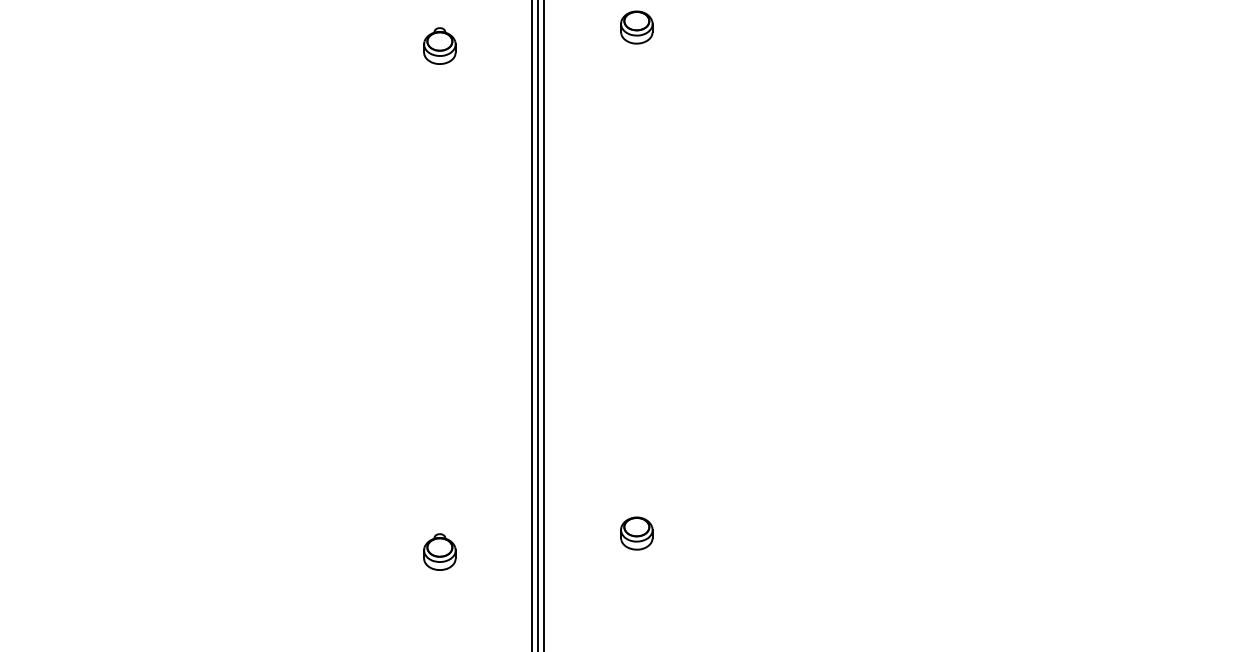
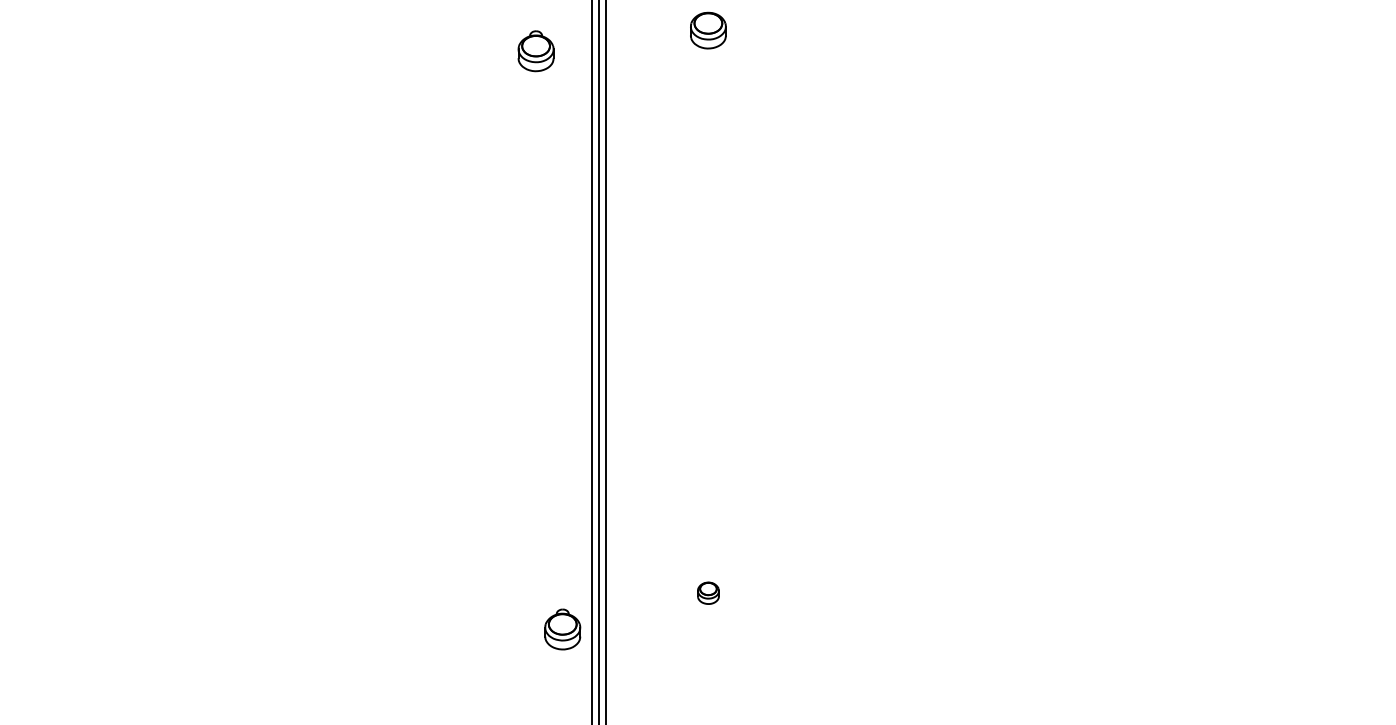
part: (439, 45) -> (535, 50), moved
part: (636, 533) -> (708, 593), size x0.6
part: (439, 551) -> (562, 628), moved

